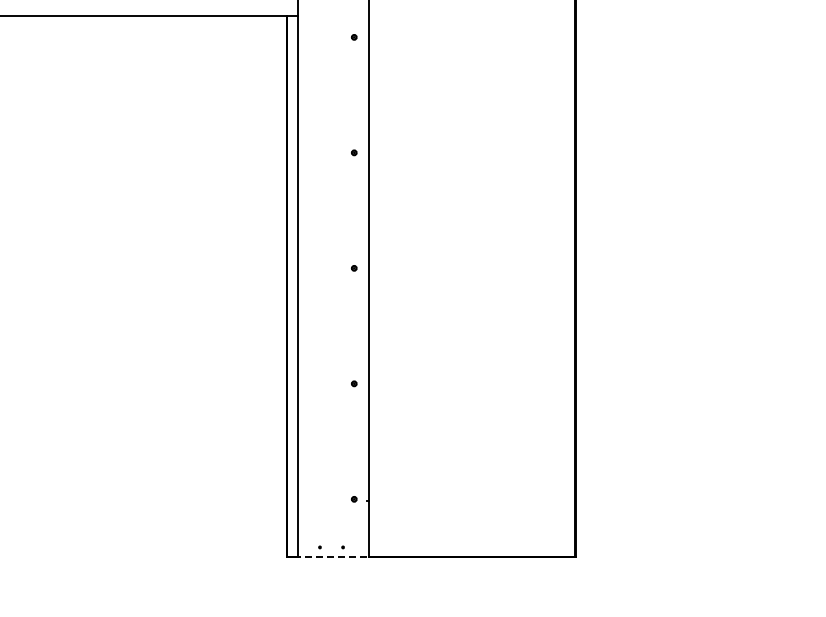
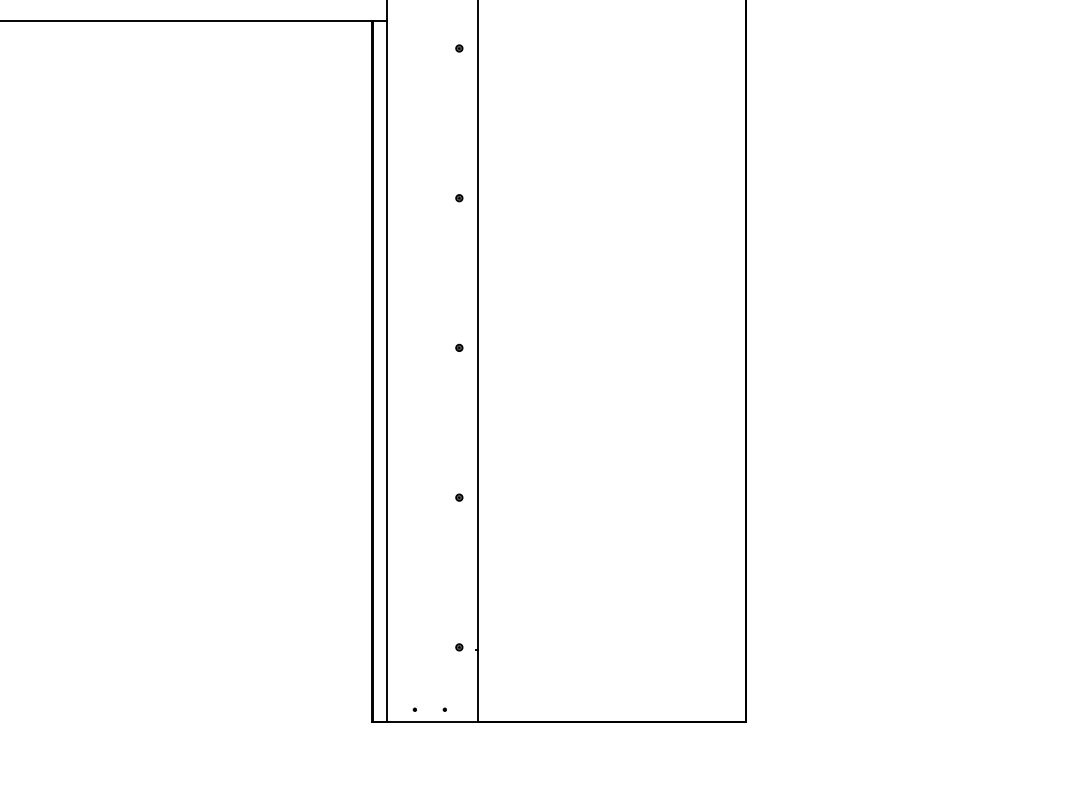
line: (333, 557) -> (432, 722), dashed -> solid

